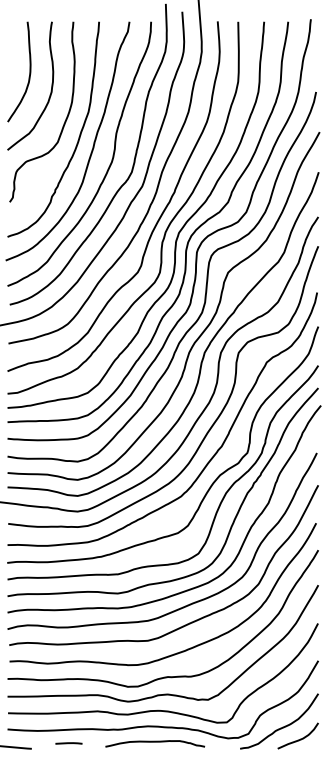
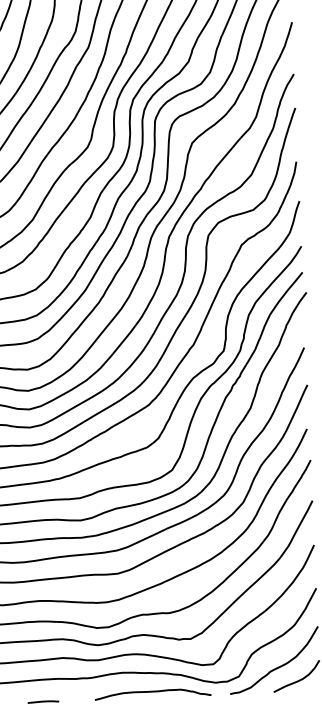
line: (68, 743) -> (42, 701), moved
part: (155, 743) -> (152, 693), moved

